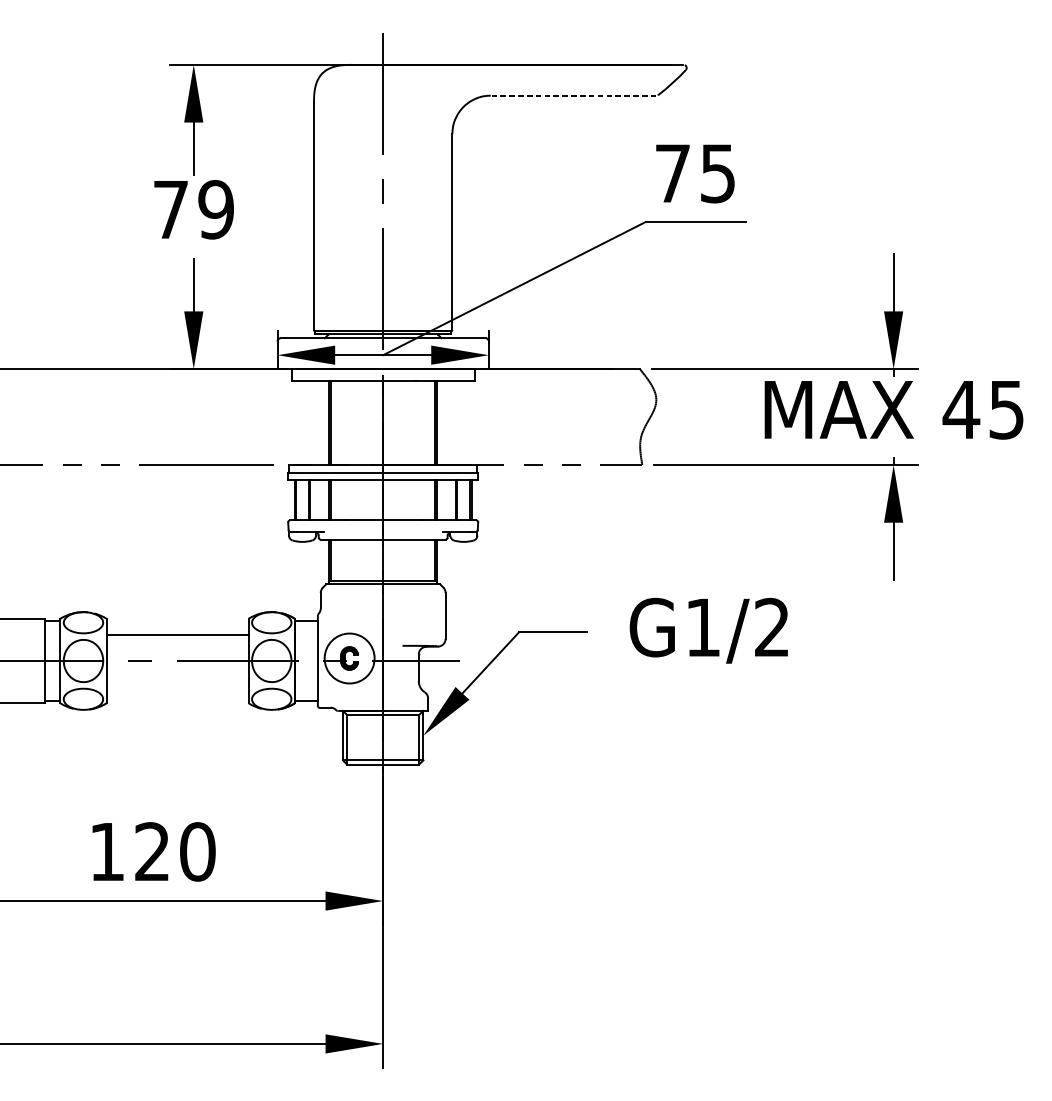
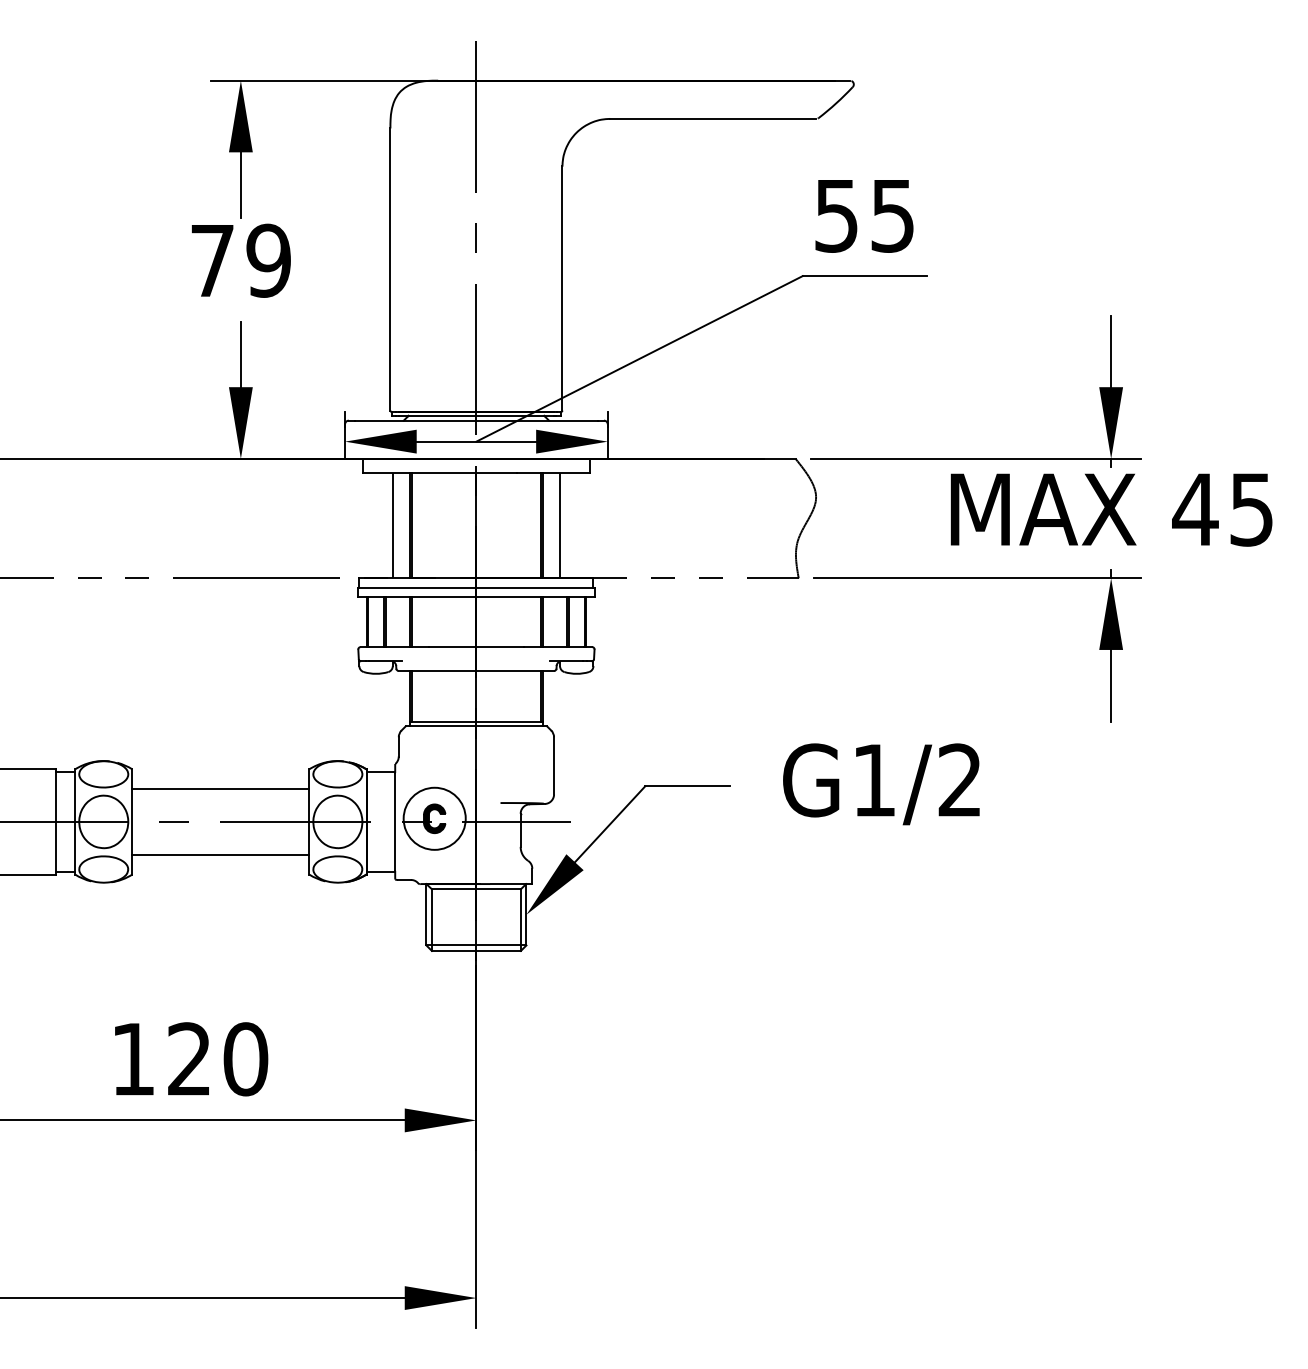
line: (573, 95) -> (712, 118), dashed -> solid
text: (672, 174) -> (836, 216), 75 -> 55
line: (315, 422) -> (392, 525), added
line: (450, 422) -> (560, 525), added
line: (177, 687) -> (220, 854), added

